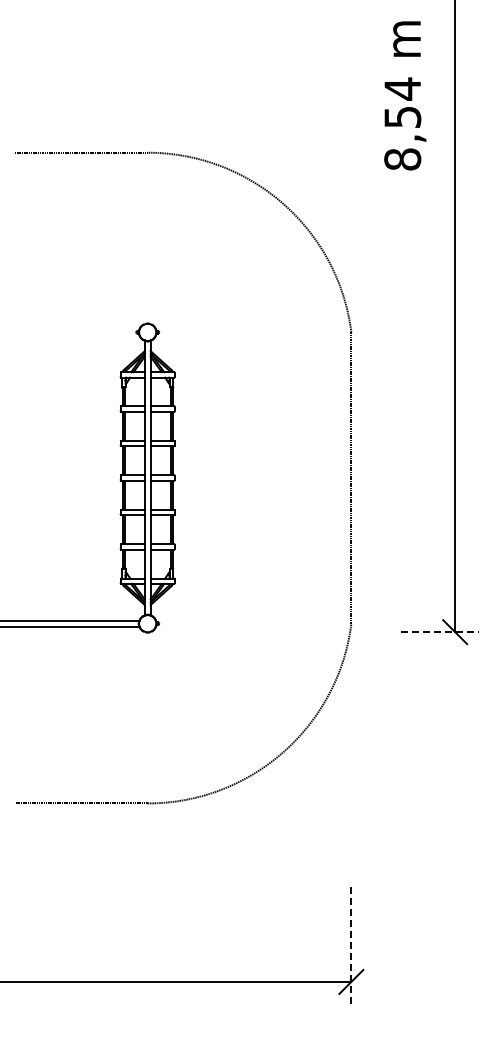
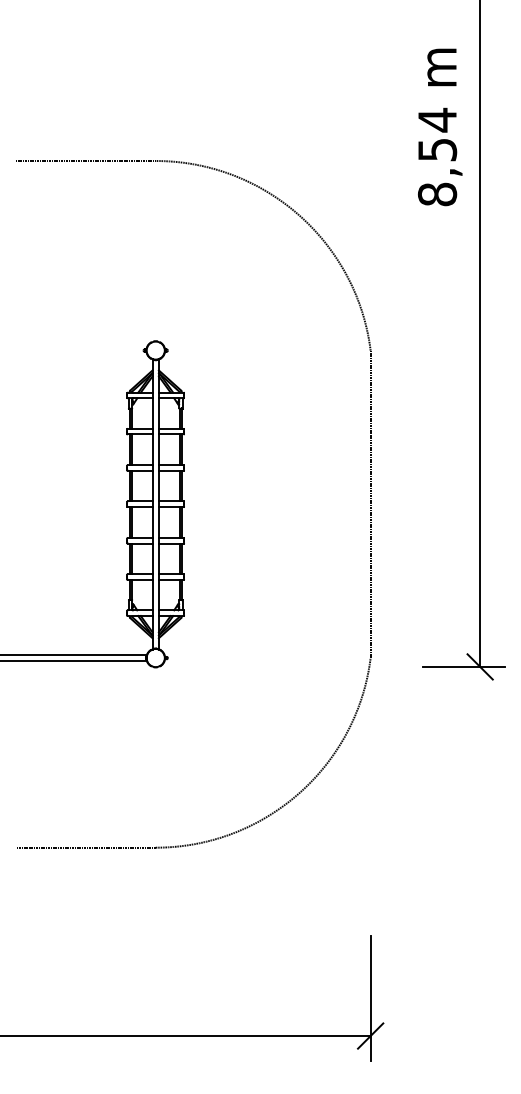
text: (405, 95) -> (440, 126), moved
line: (440, 632) -> (464, 667), dashed -> solid
line: (351, 947) -> (370, 999), dashed -> solid

